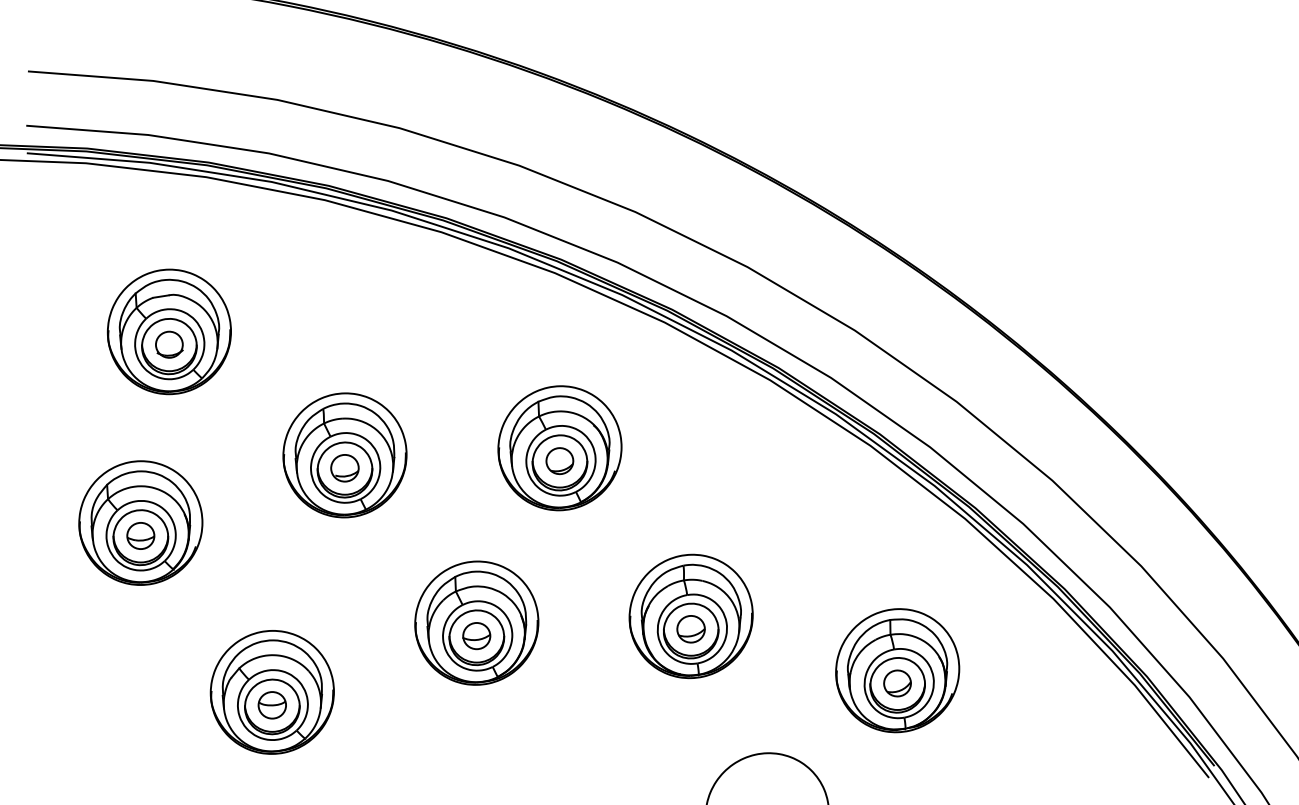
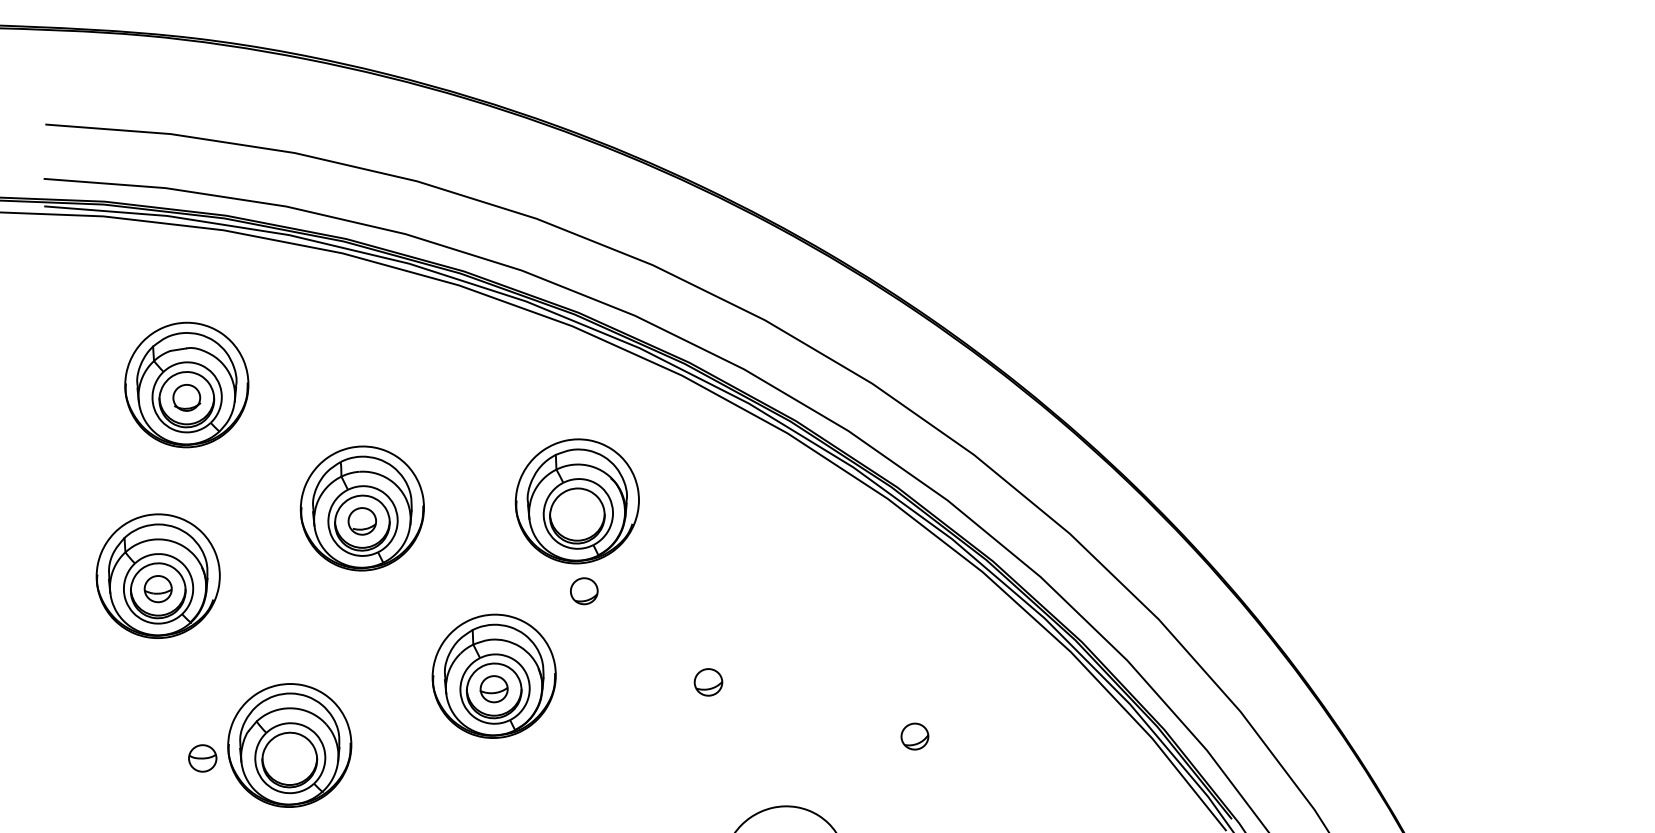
part: (560, 461) -> (584, 591), moved
part: (691, 616) -> (708, 669), removed
part: (897, 670) -> (914, 723), removed
part: (272, 705) -> (202, 758), moved

